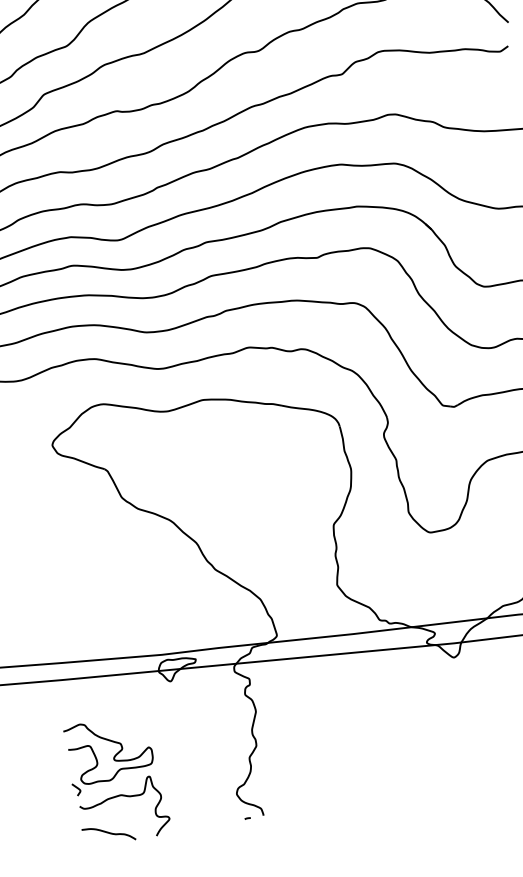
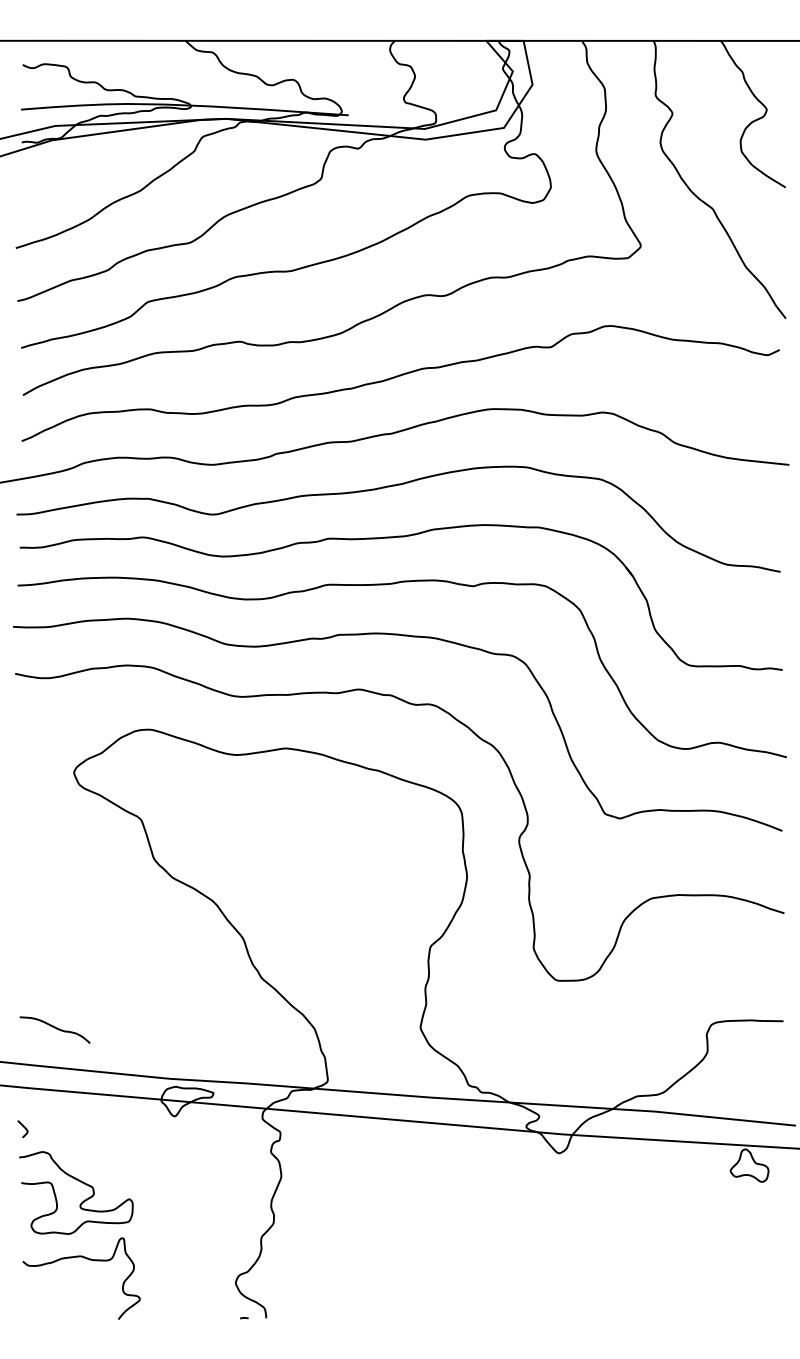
curve: (76, 788) -> (23, 1127), moved
curve: (108, 833) -> (54, 1028), moved

